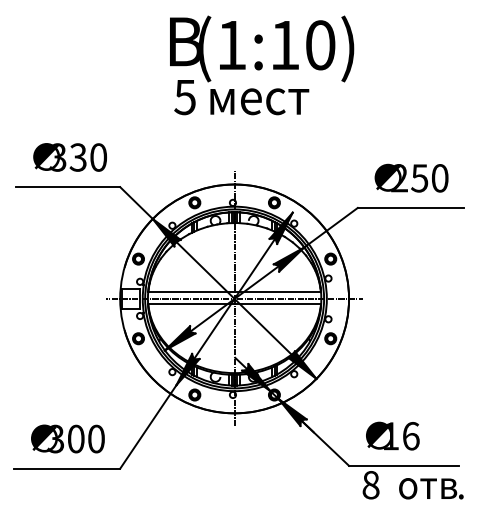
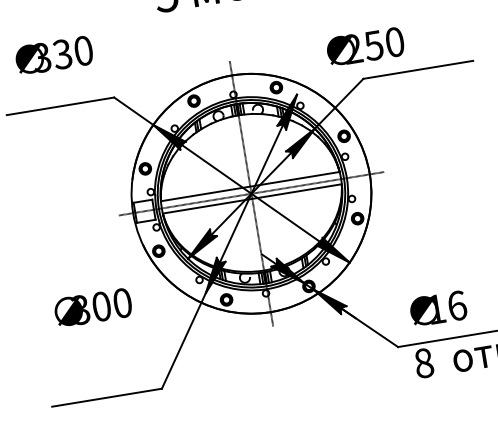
text: (69, 157) -> (53, 55), moved
text: (411, 177) -> (365, 46), moved
text: (67, 438) -> (92, 307), moved

